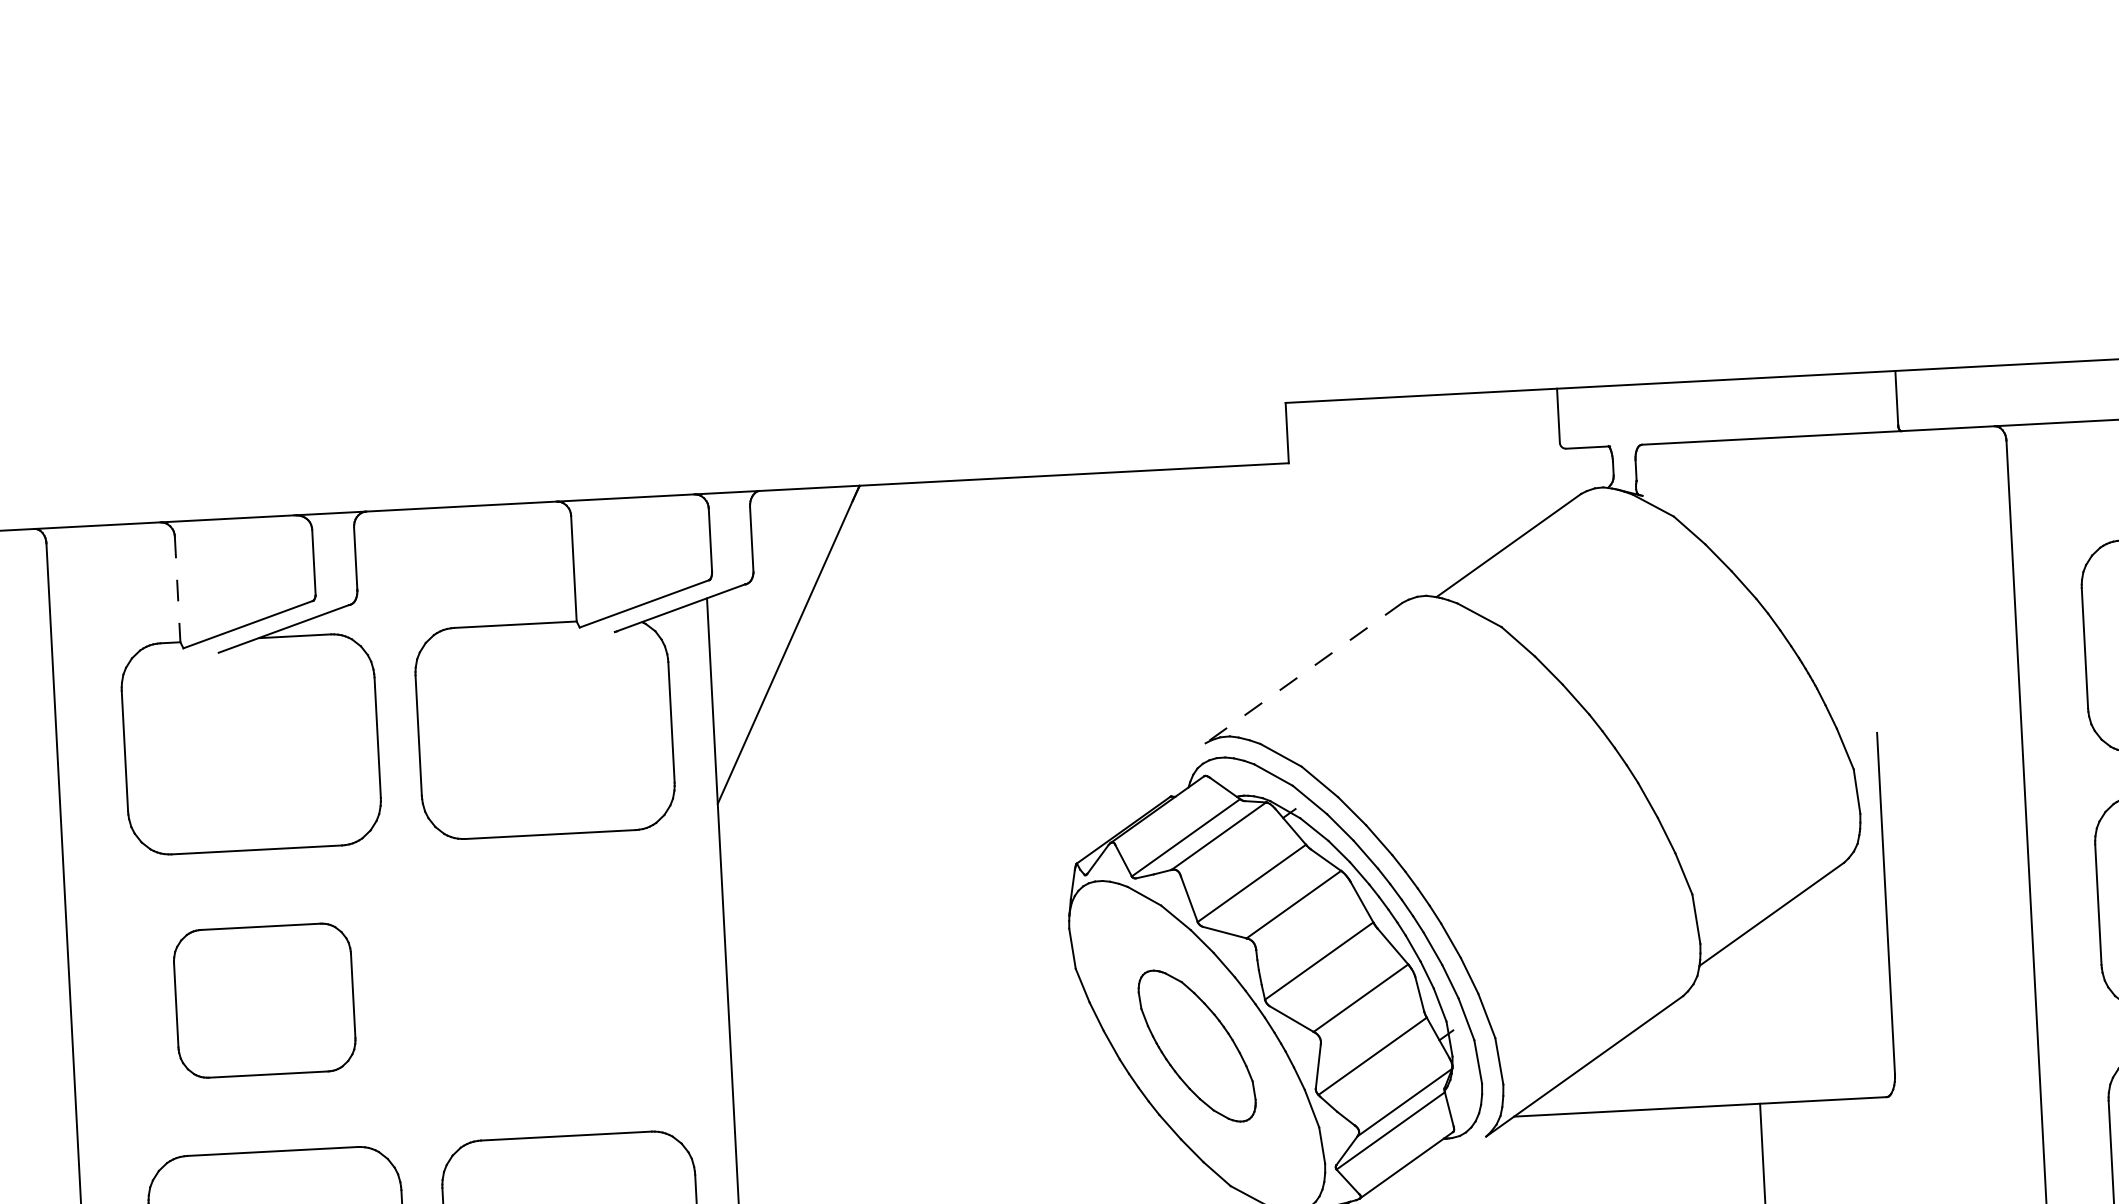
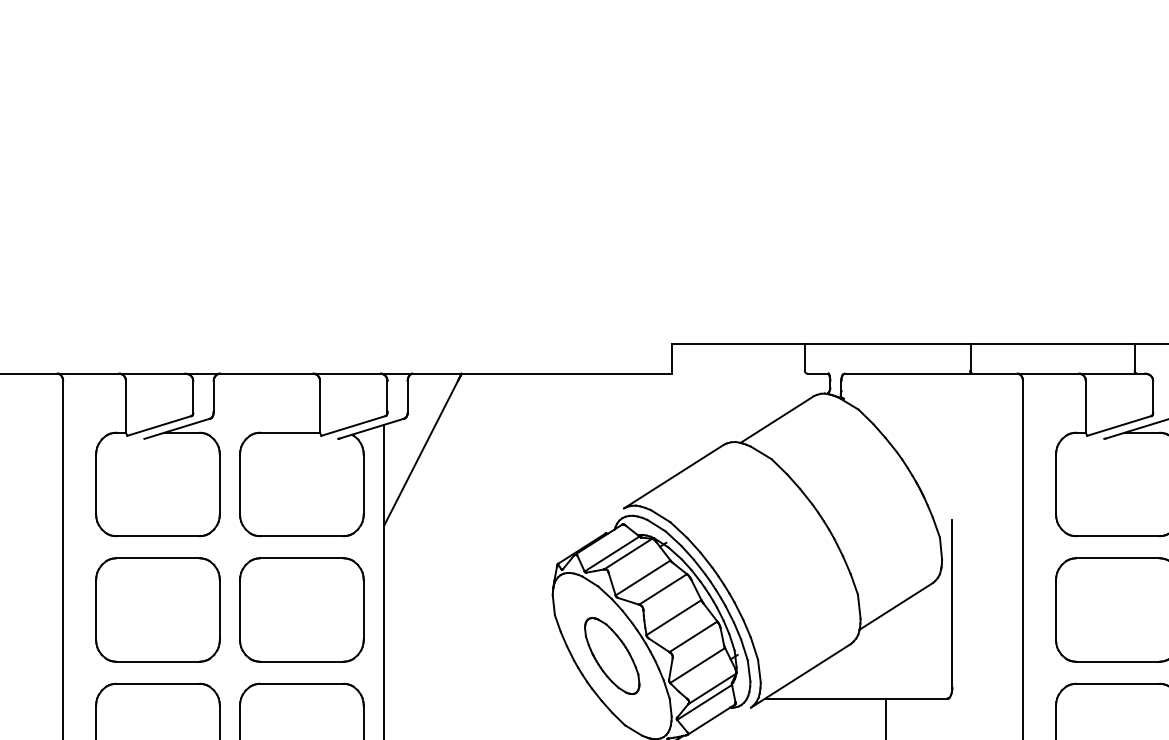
line: (176, 588) -> (125, 406), dashed -> solid
line: (1303, 672) -> (673, 476), dashed -> solid
part: (557, 984) -> (301, 609), added
part: (263, 999) -> (157, 609), size x1.43

